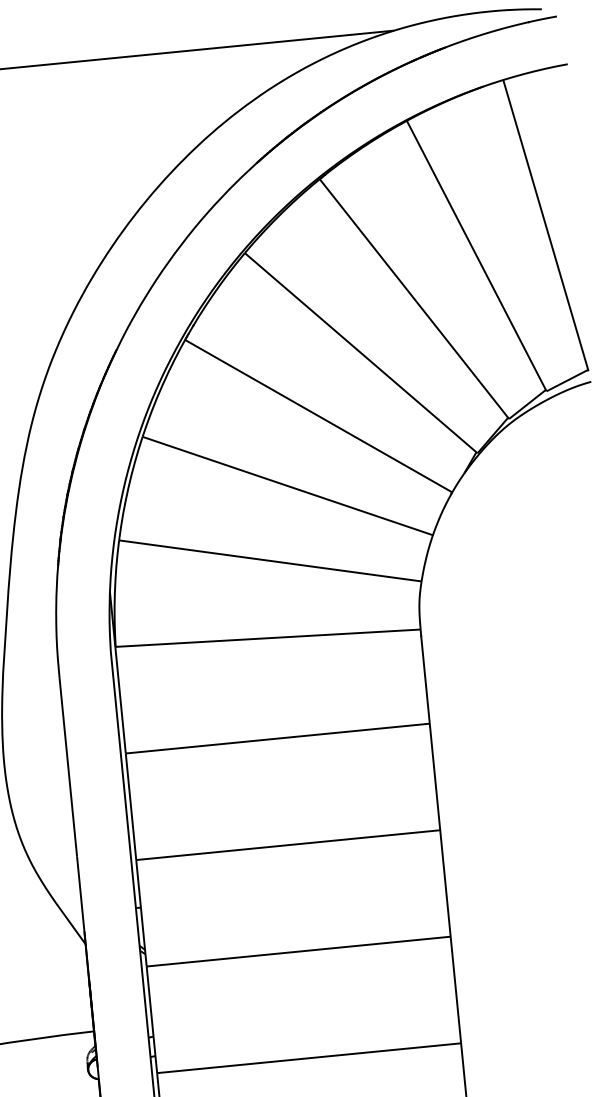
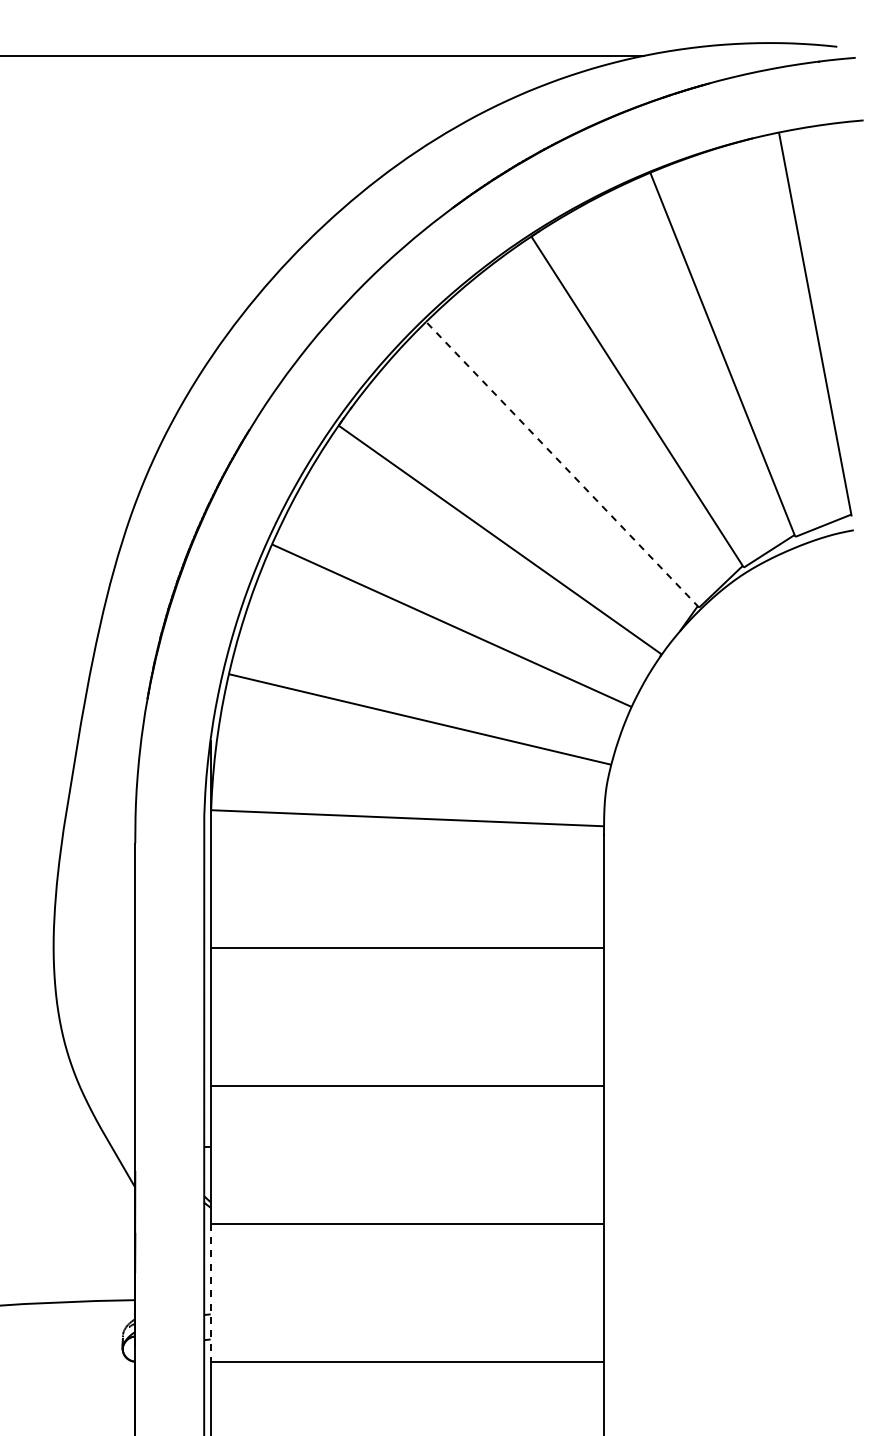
line: (361, 353) -> (562, 464), solid -> dashed
line: (151, 1019) -> (210, 1292), solid -> dashed

